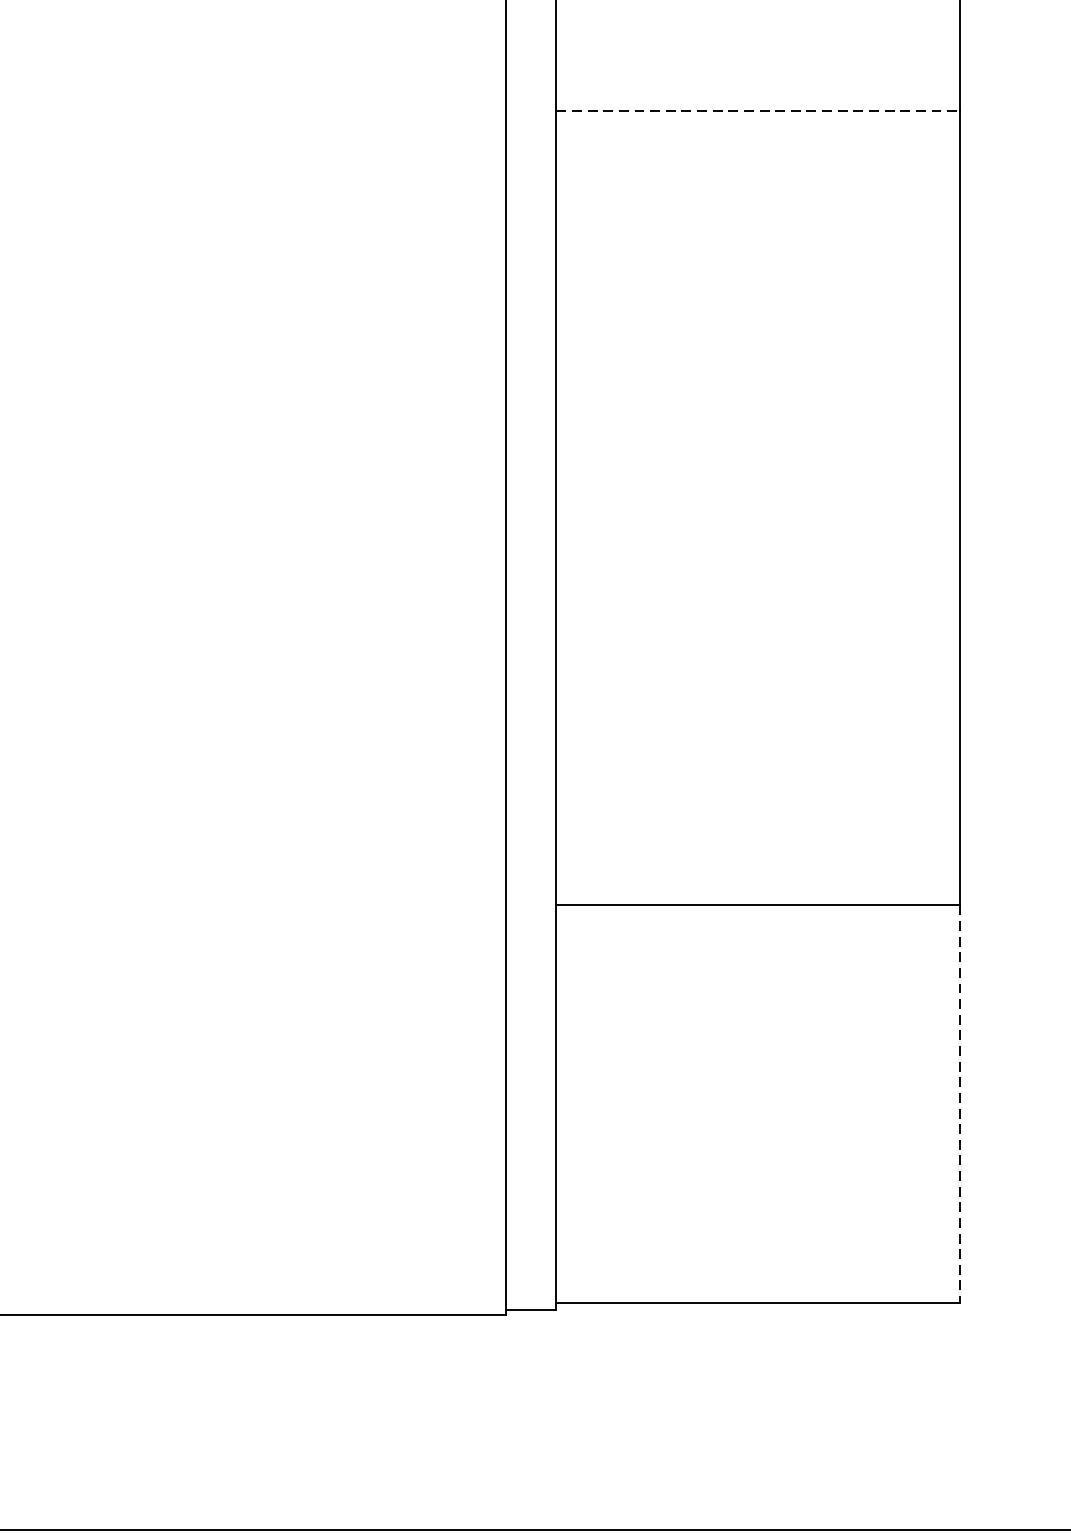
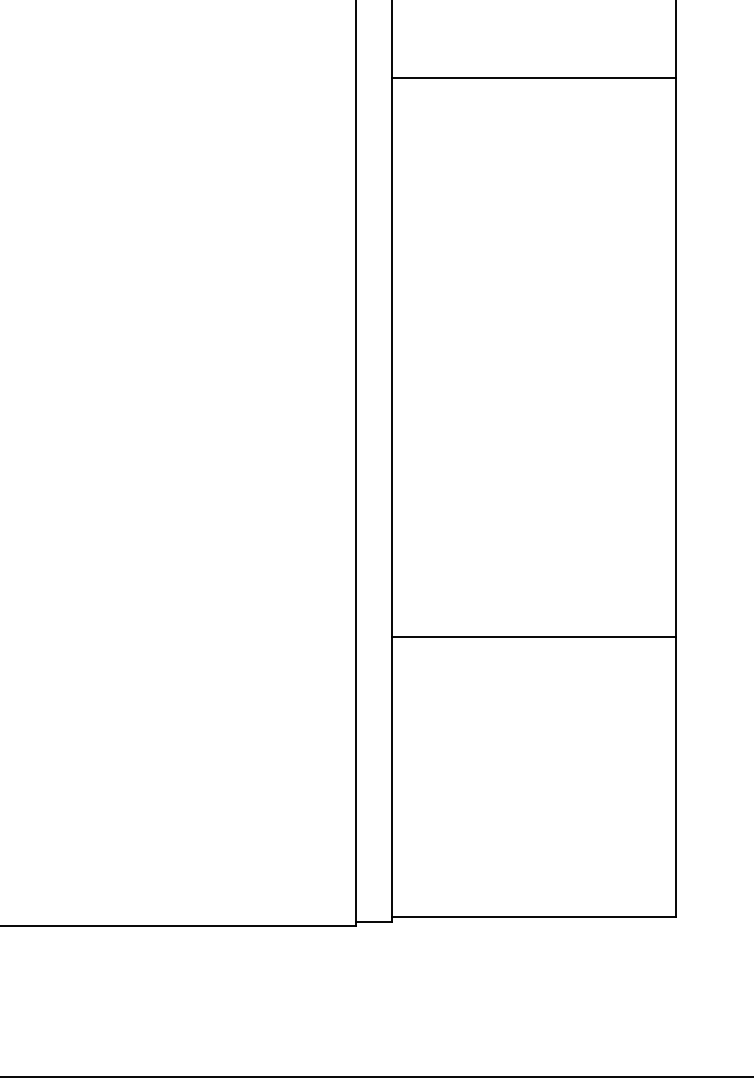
line: (759, 111) -> (534, 78), dashed -> solid
line: (959, 1104) -> (675, 777), dashed -> solid

